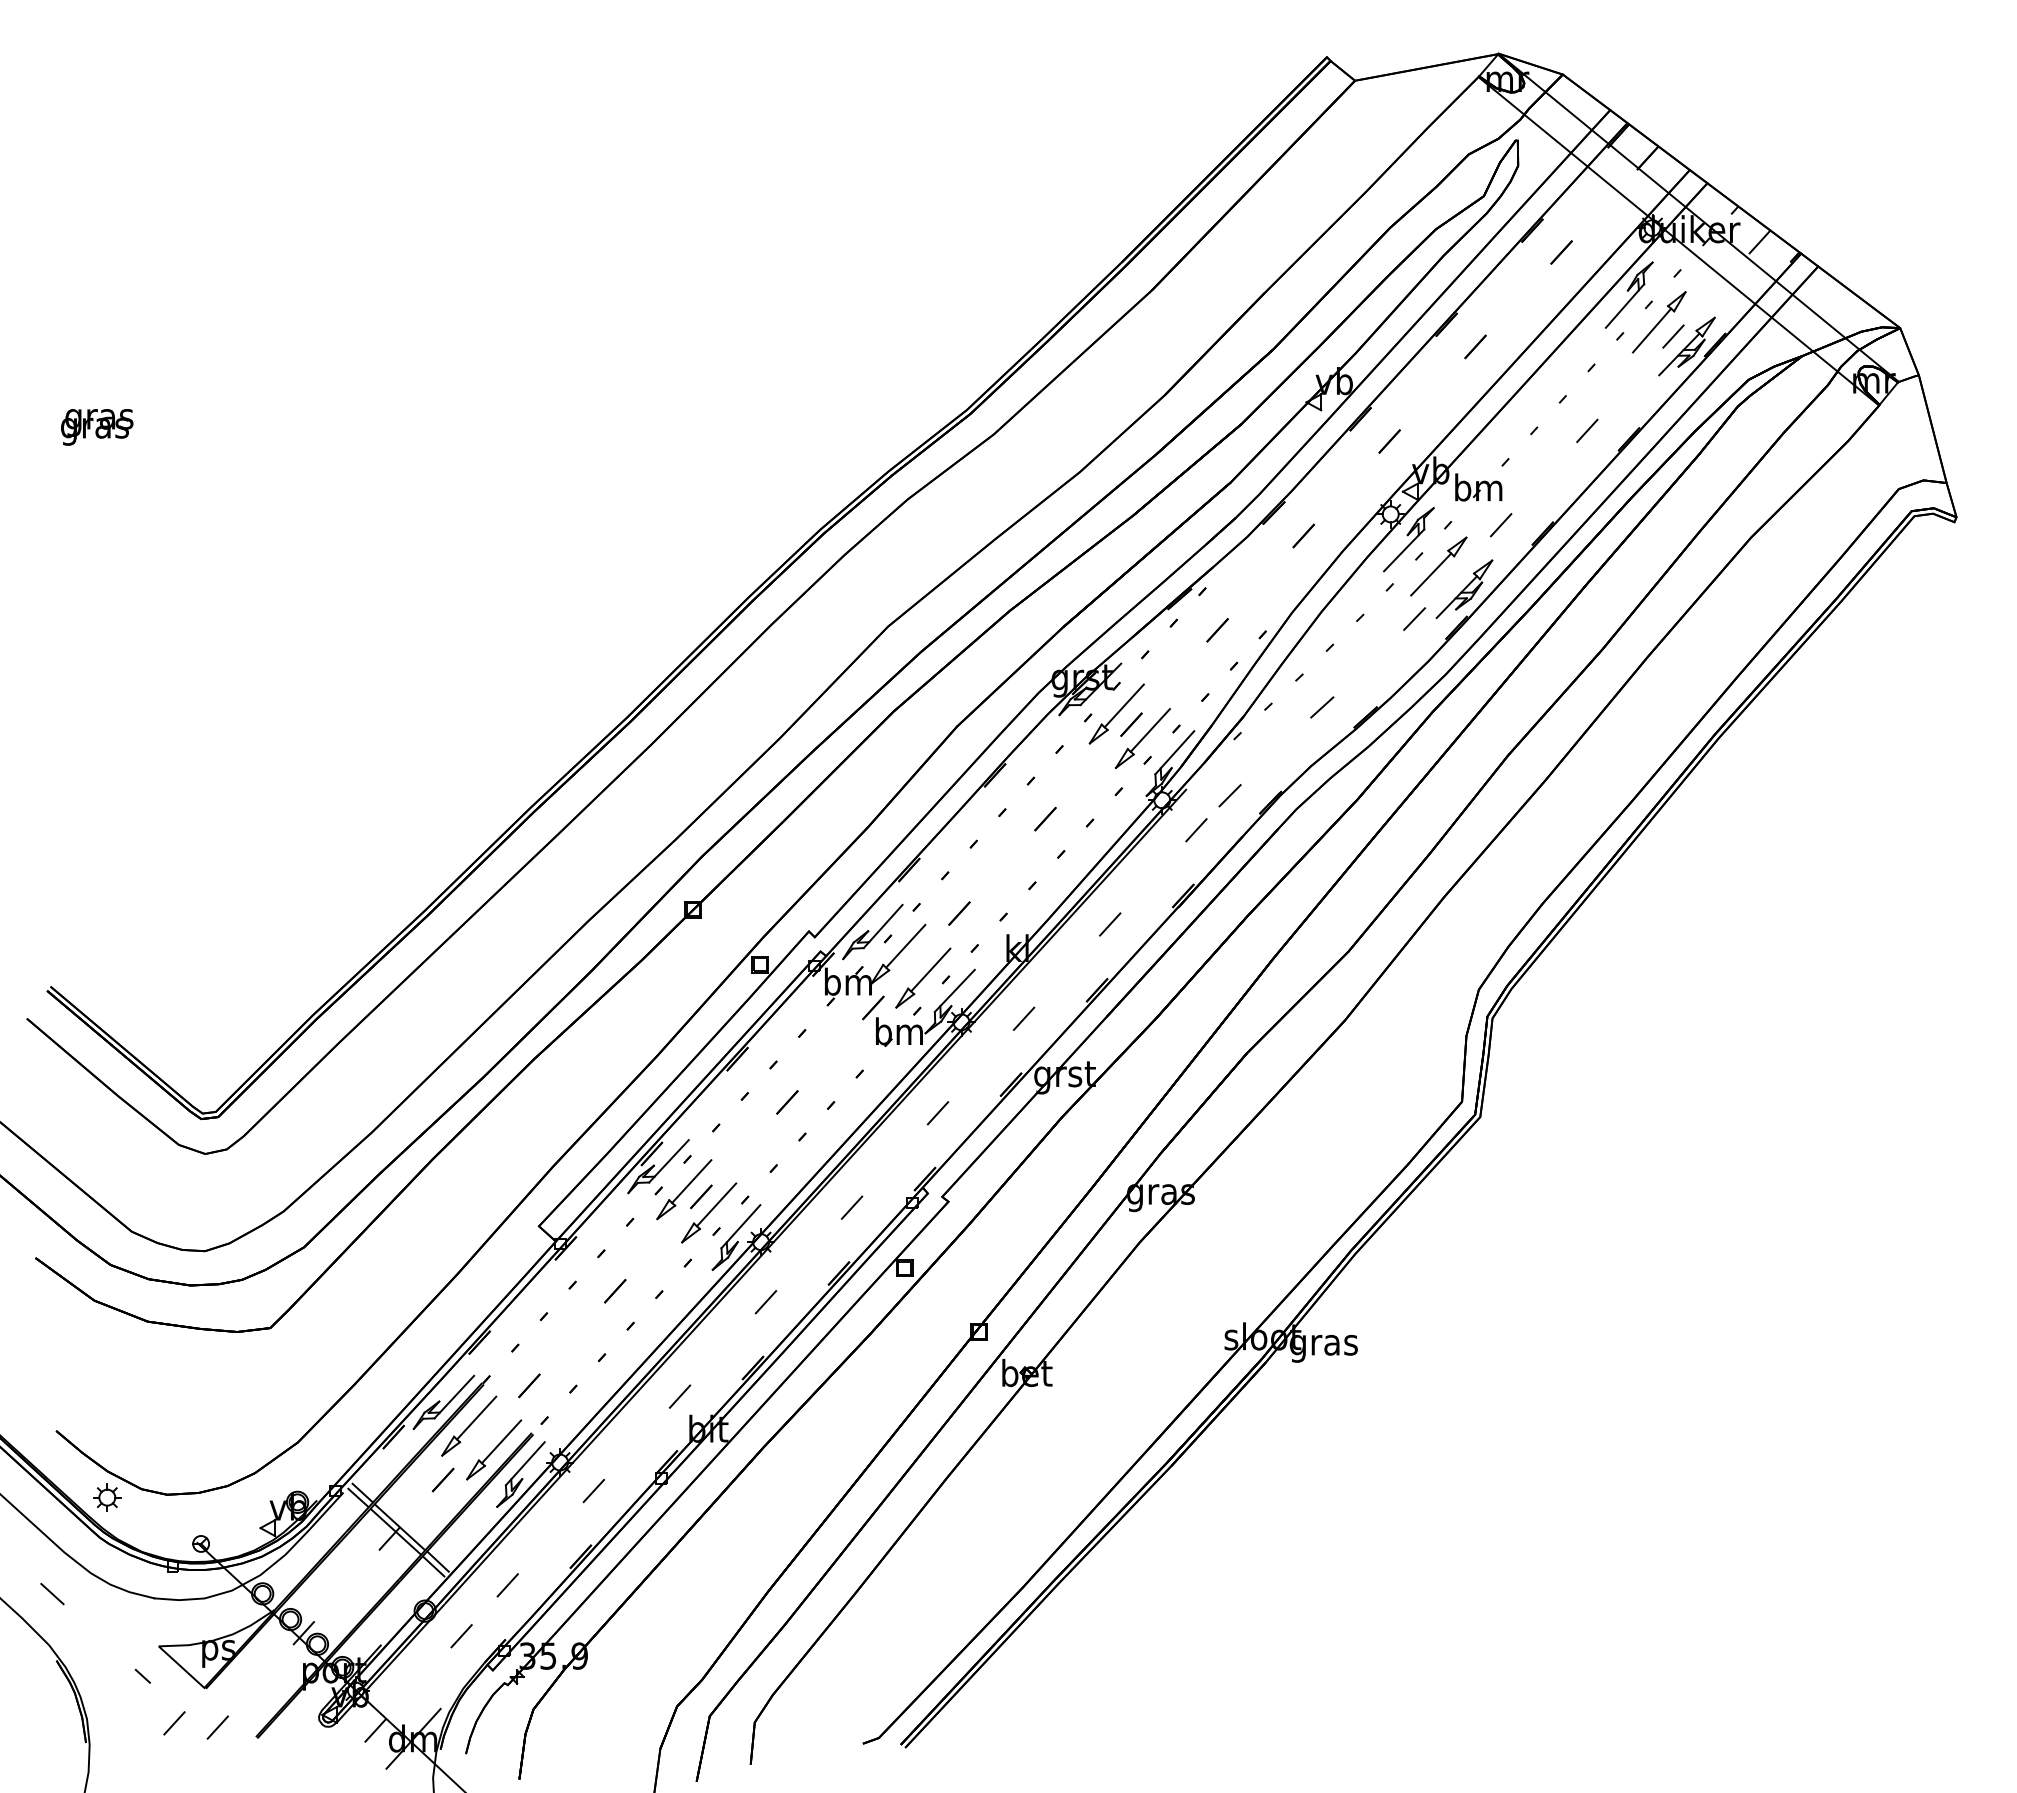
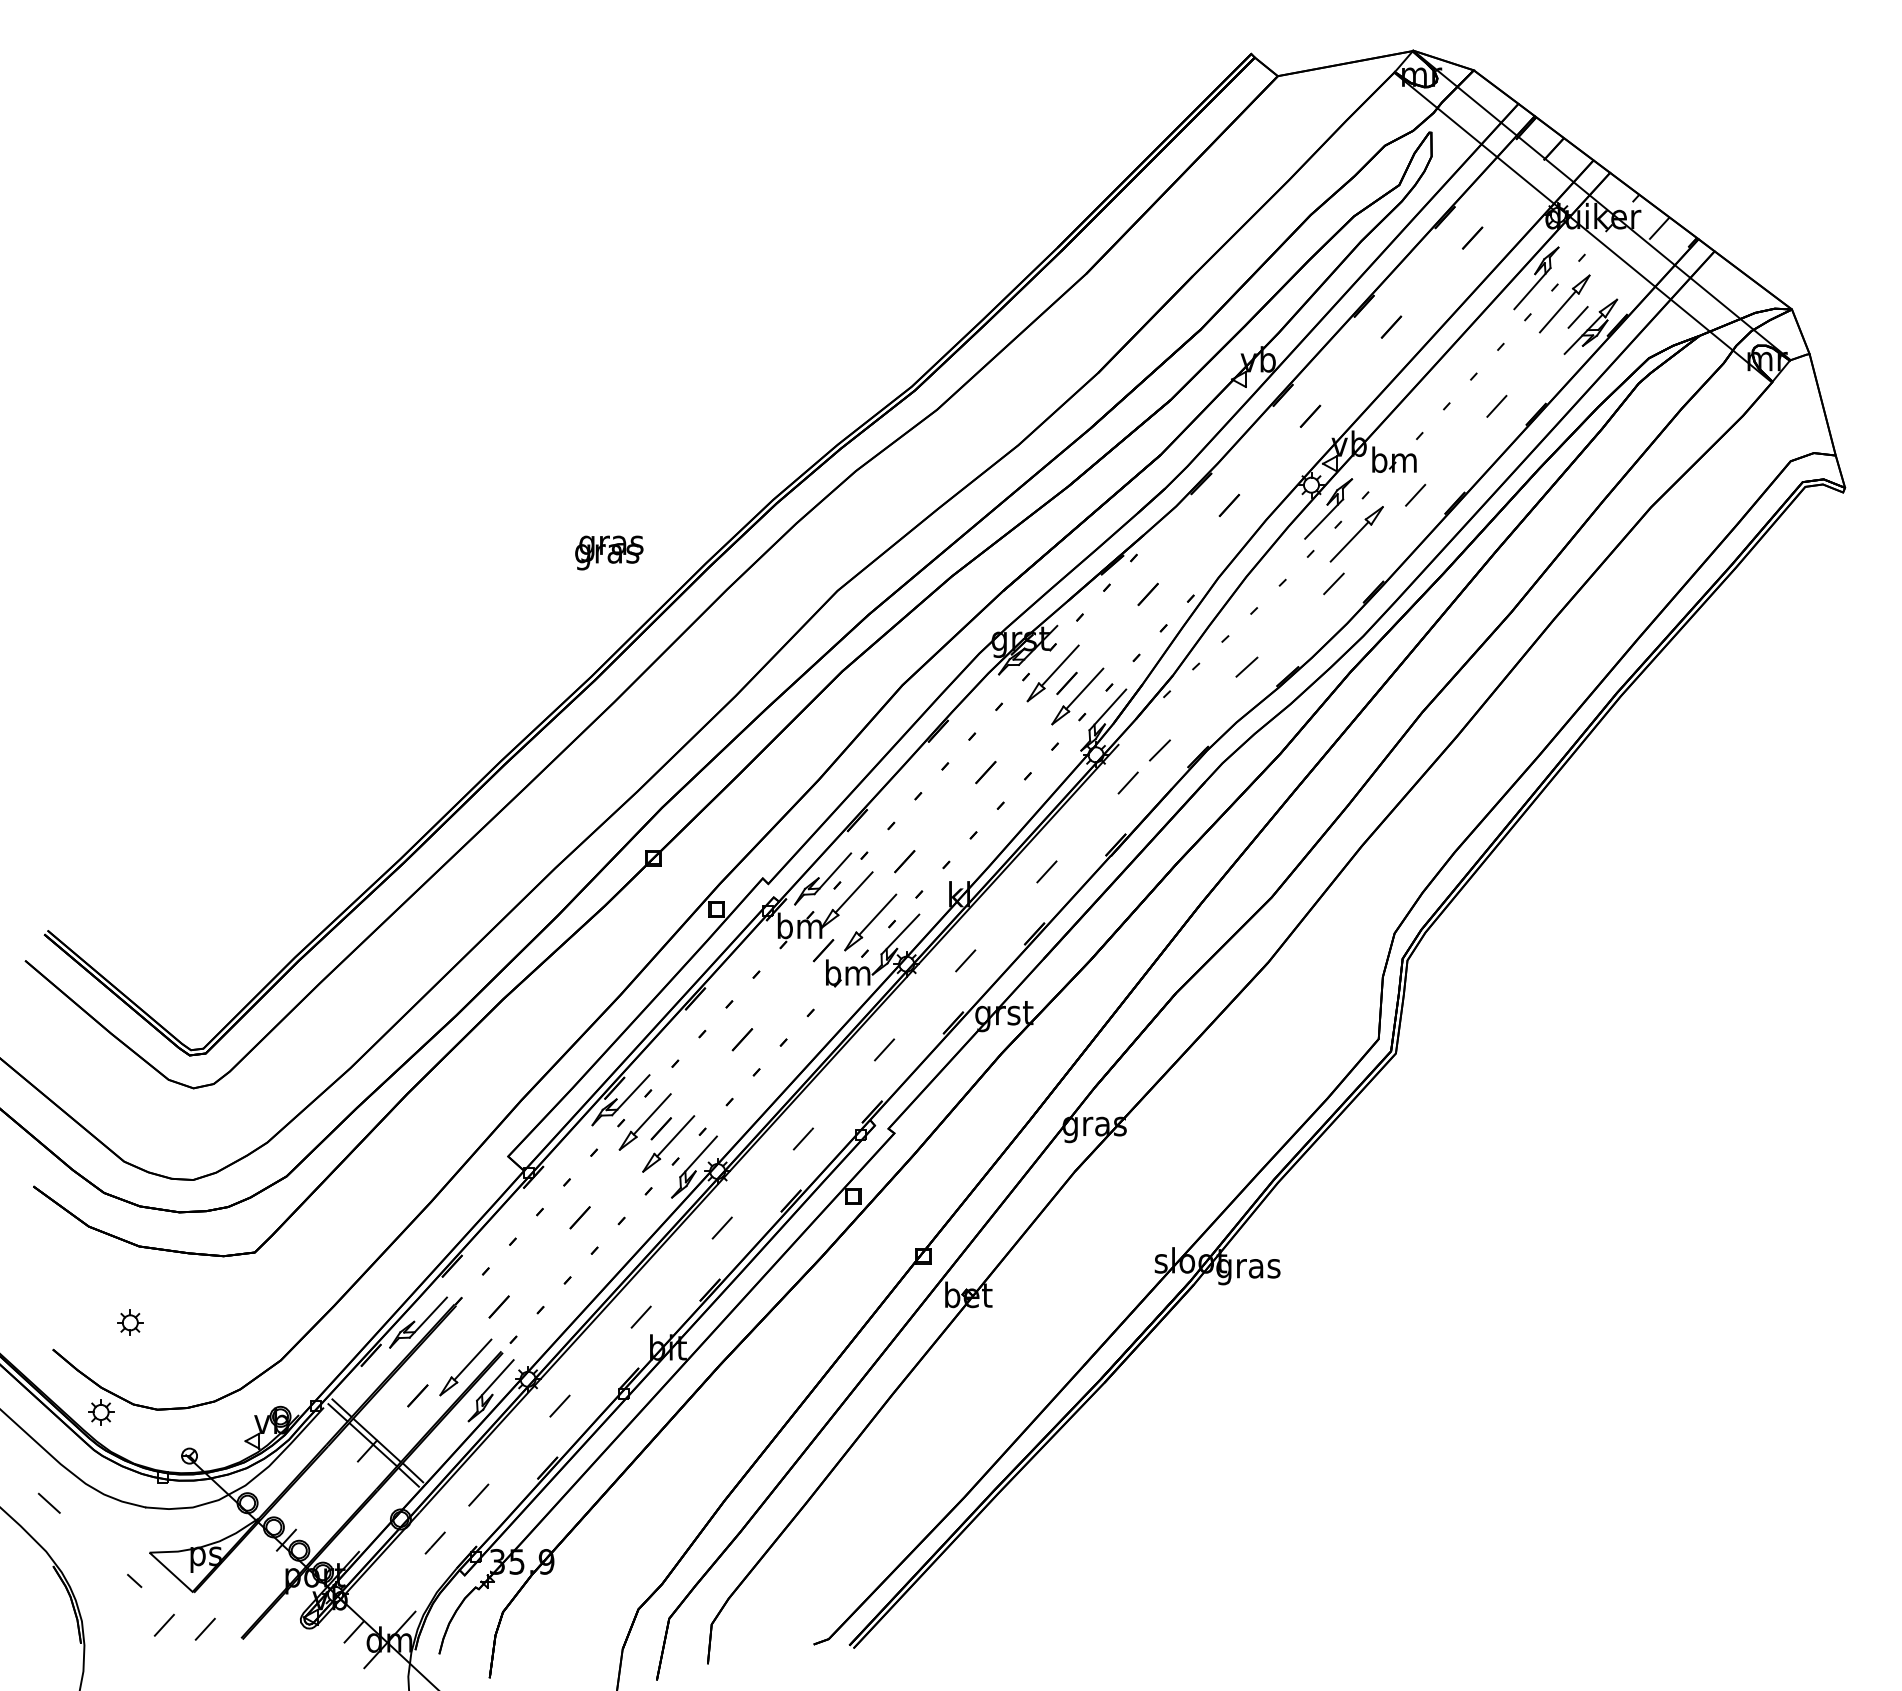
text: (97, 427) -> (609, 553), moved
part: (1464, 589) -> (1381, 555), removed
part: (138, 1402) -> (130, 1322), added
part: (469, 1425) -> (442, 1344), removed

